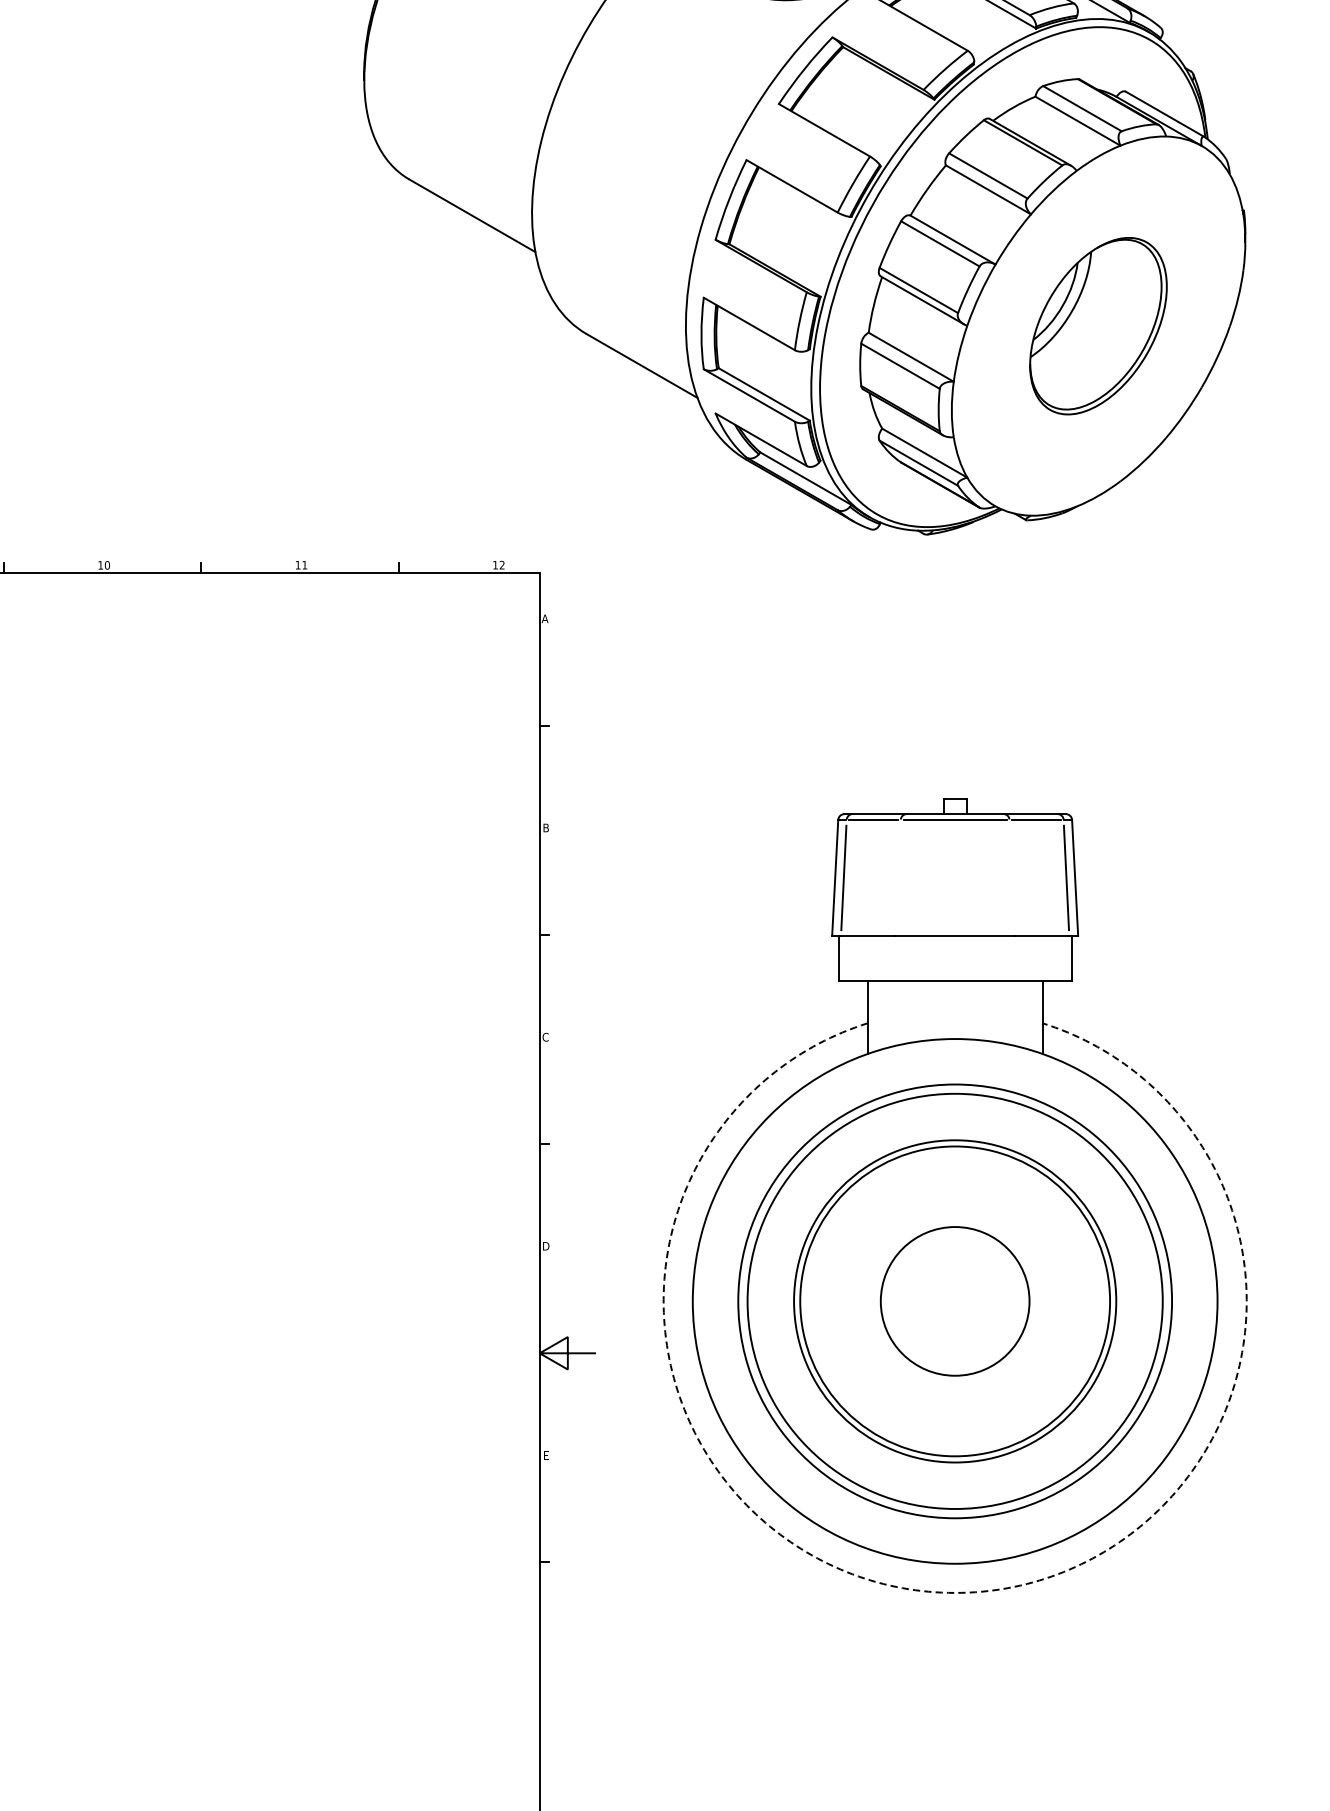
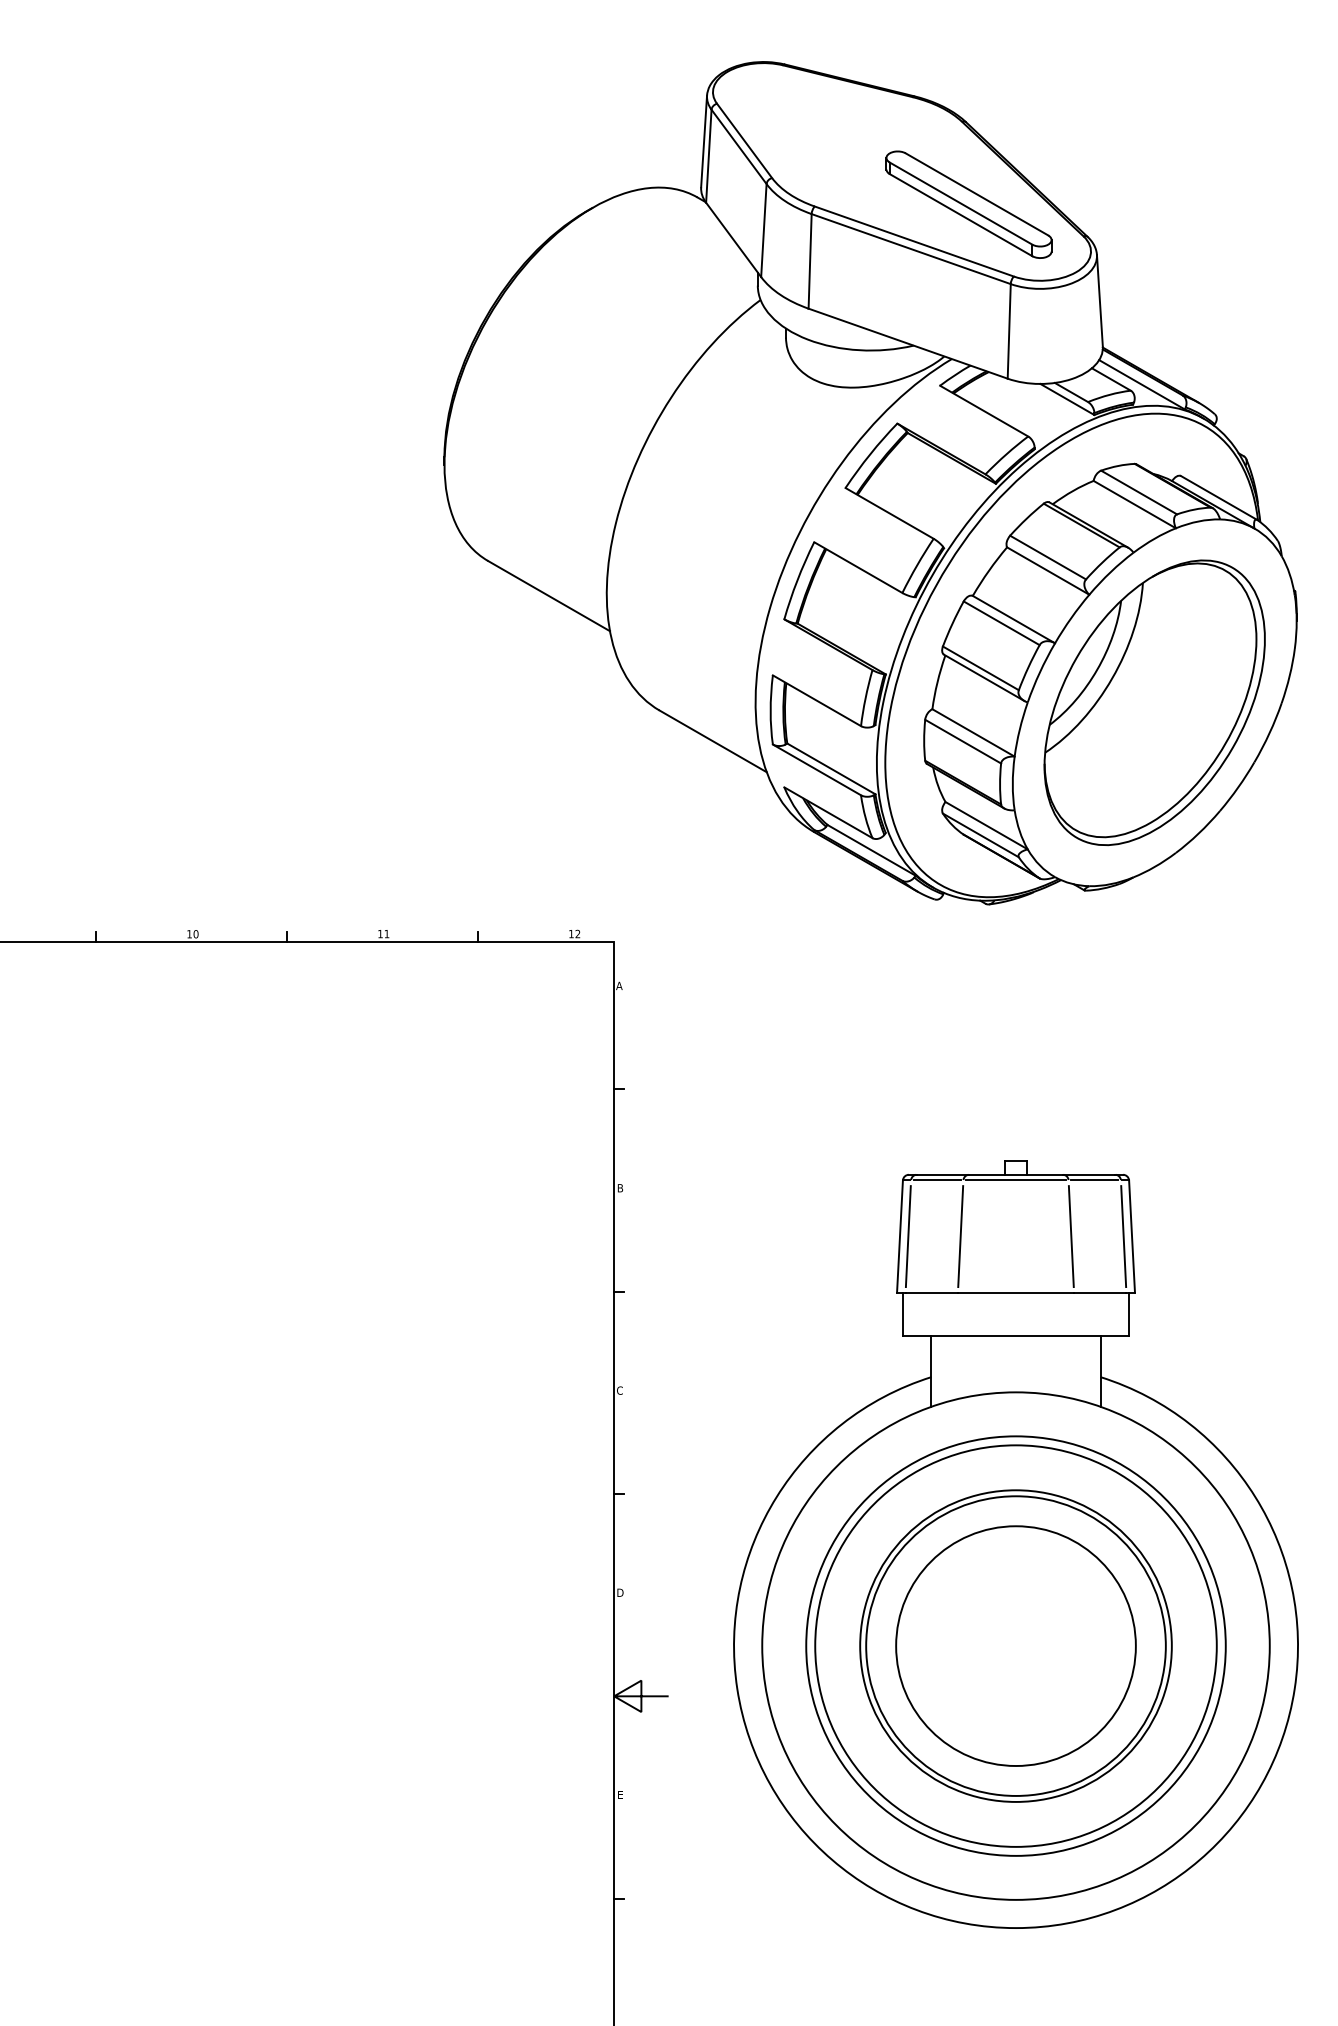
part: (1098, 325) -> (1154, 702), size x1.67
line: (897, 877) -> (960, 1236), added
line: (1011, 877) -> (1070, 1236), added
circle: (954, 1300) -> (1015, 1645), size x1.67
arc: (955, 1593) -> (1016, 1928), dashed -> solid

